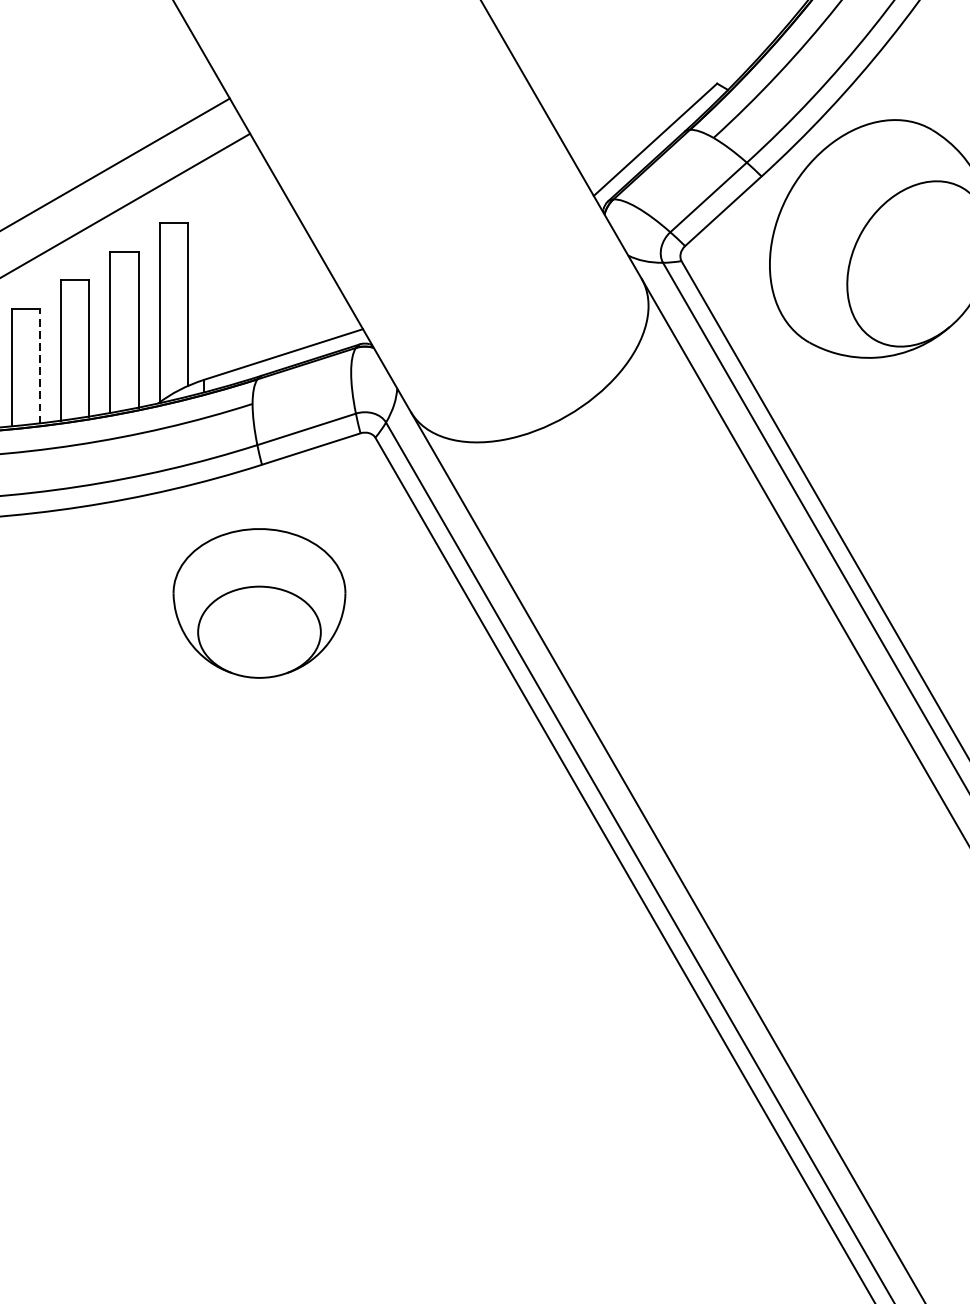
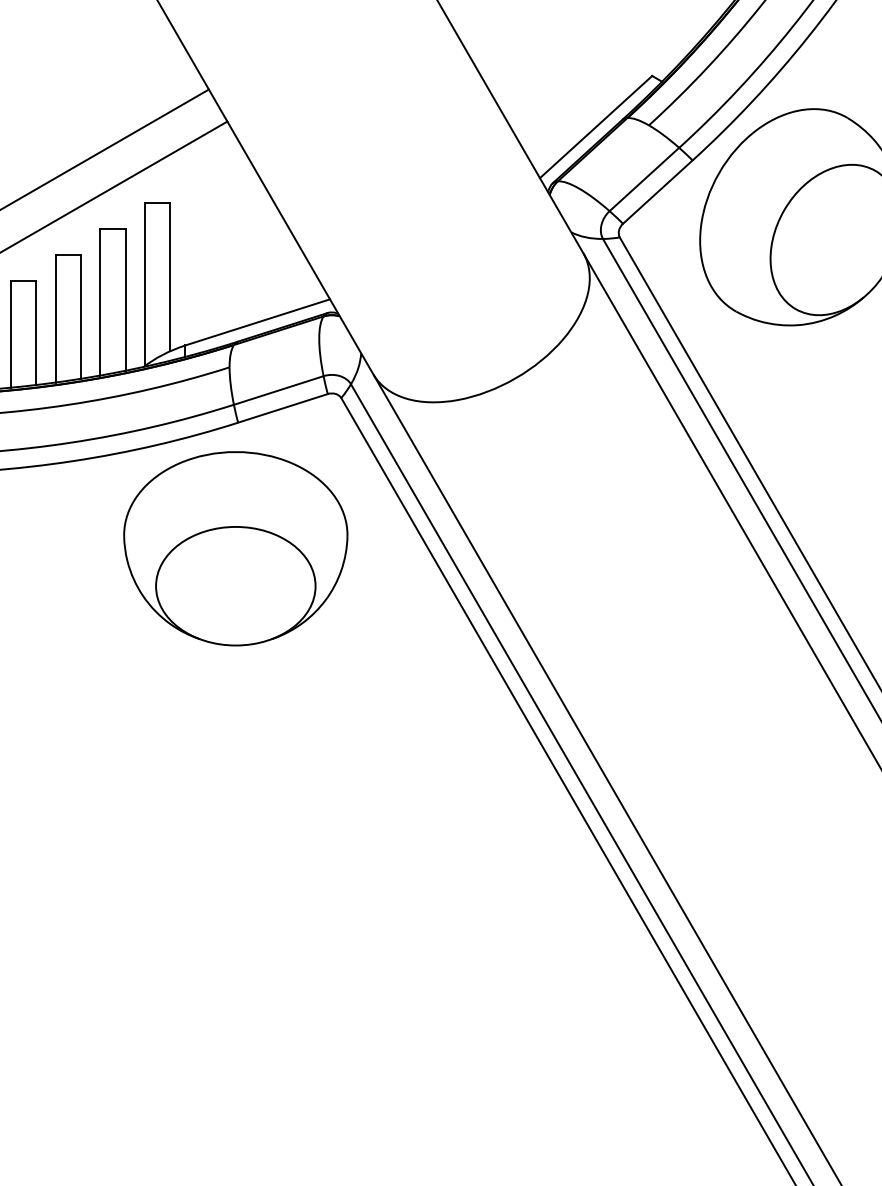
line: (40, 365) -> (36, 332), dashed -> solid
part: (259, 603) -> (235, 548), size x1.43

